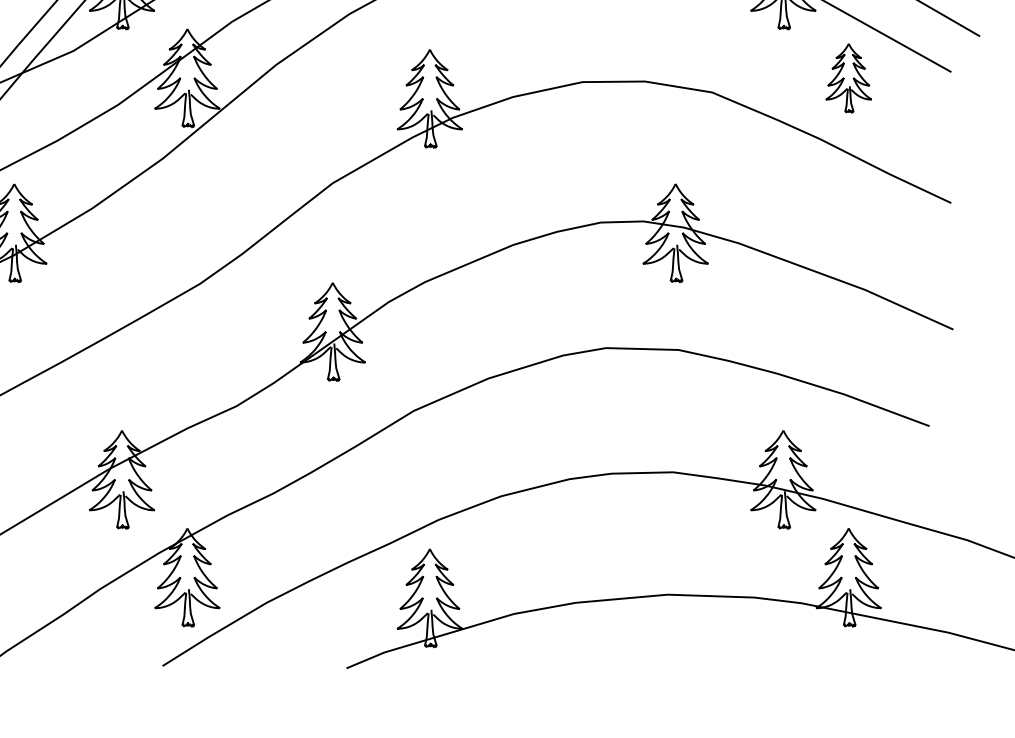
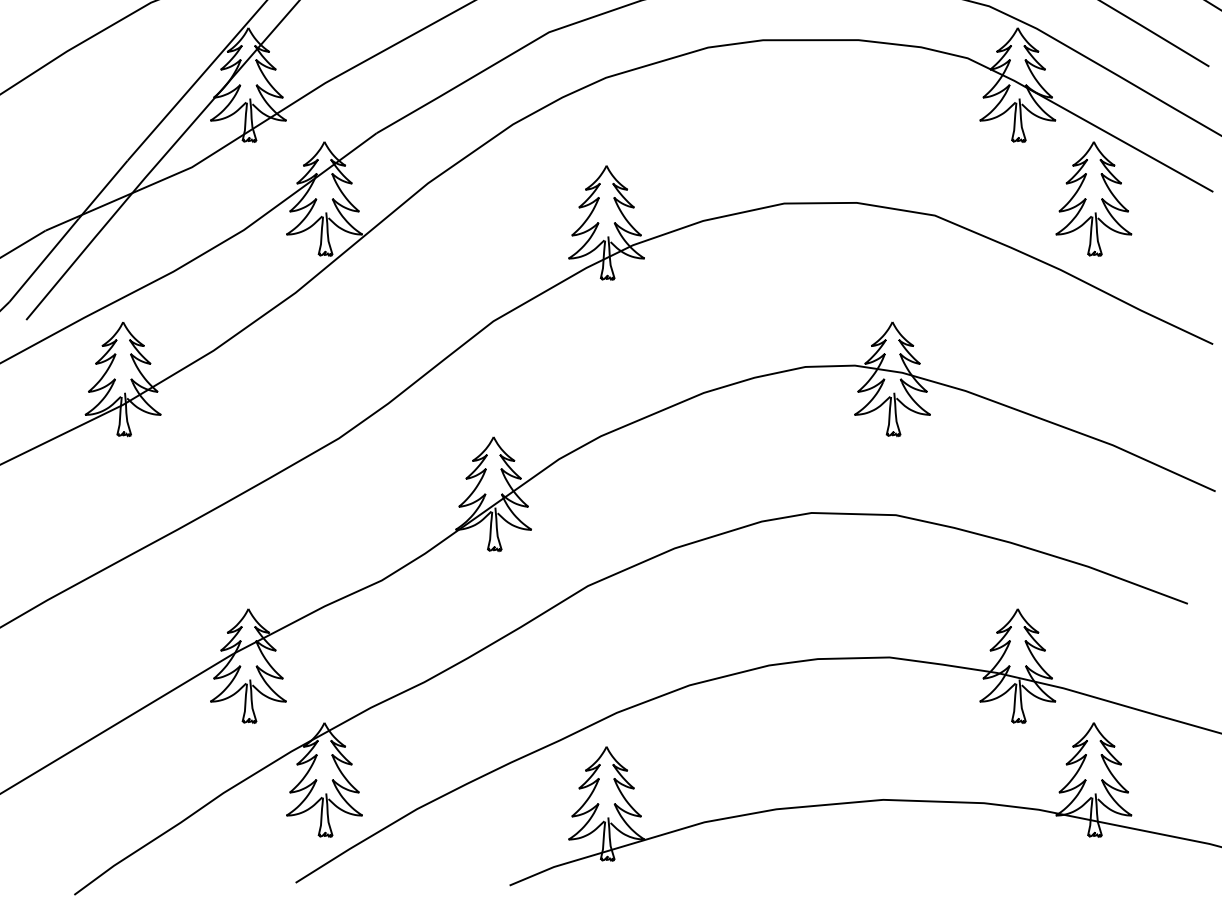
part: (848, 77) -> (1093, 198), size x1.43

